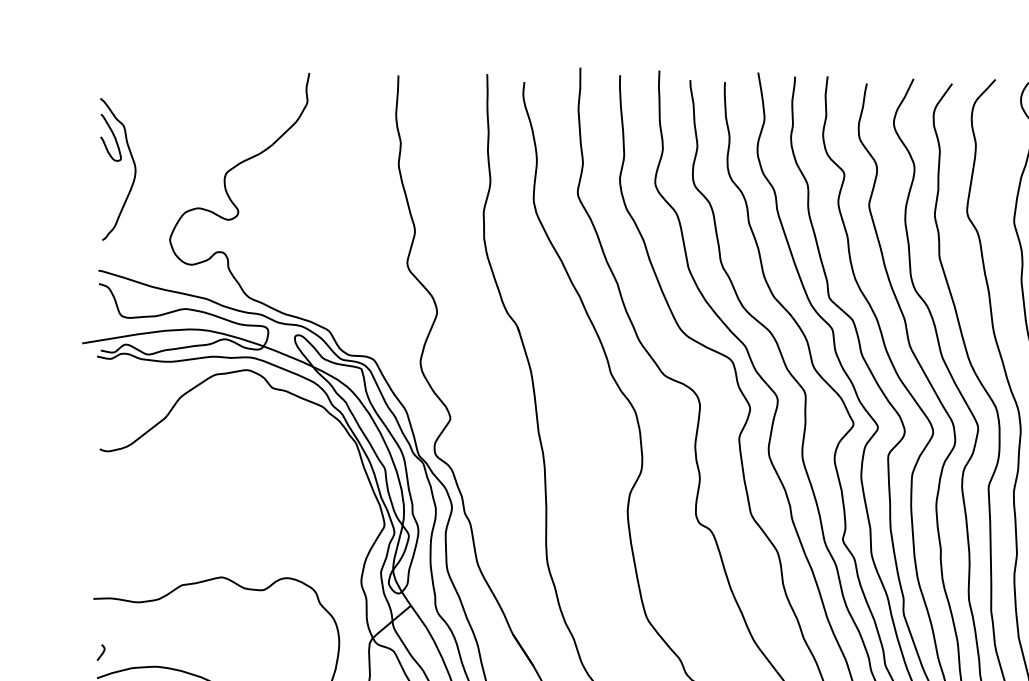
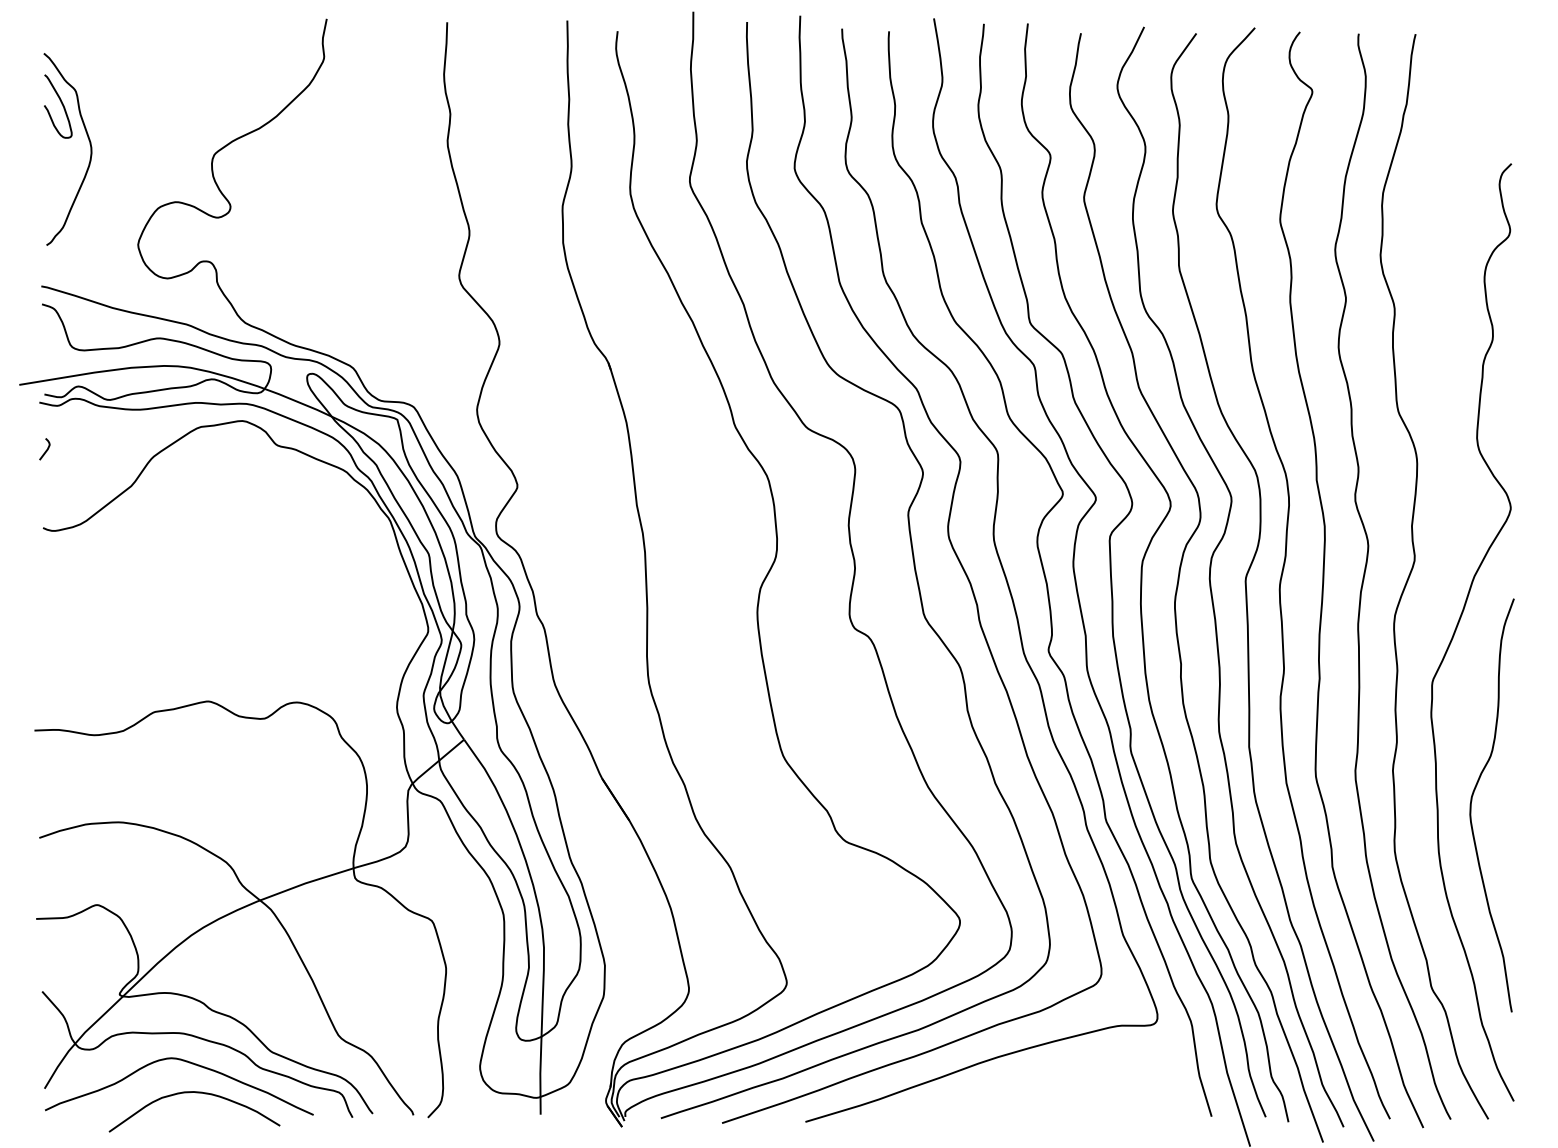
curve: (101, 653) -> (45, 450), moved

